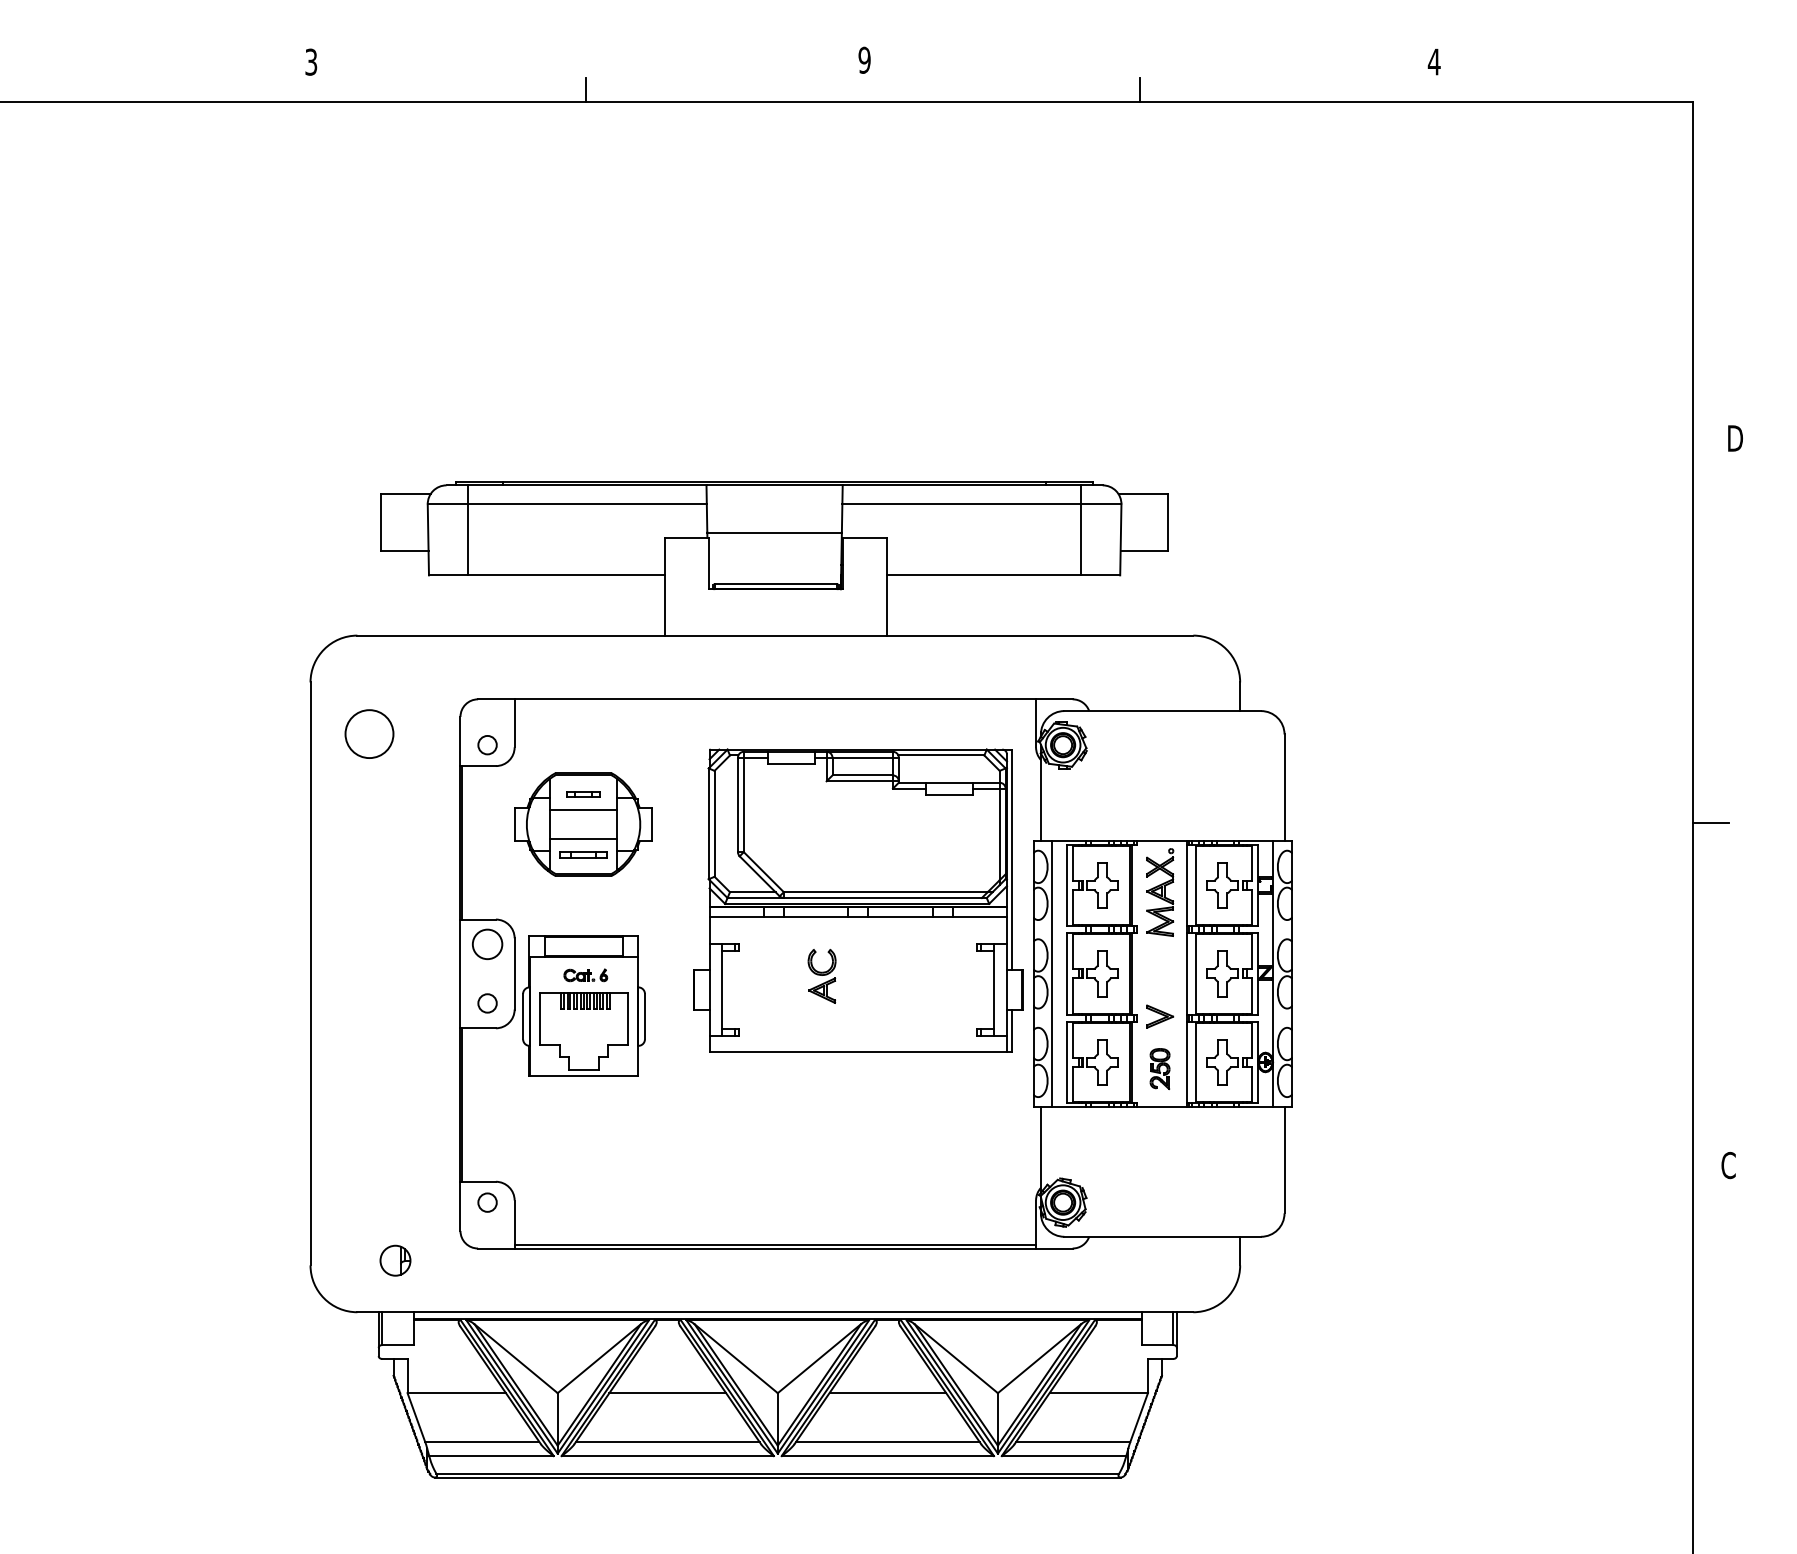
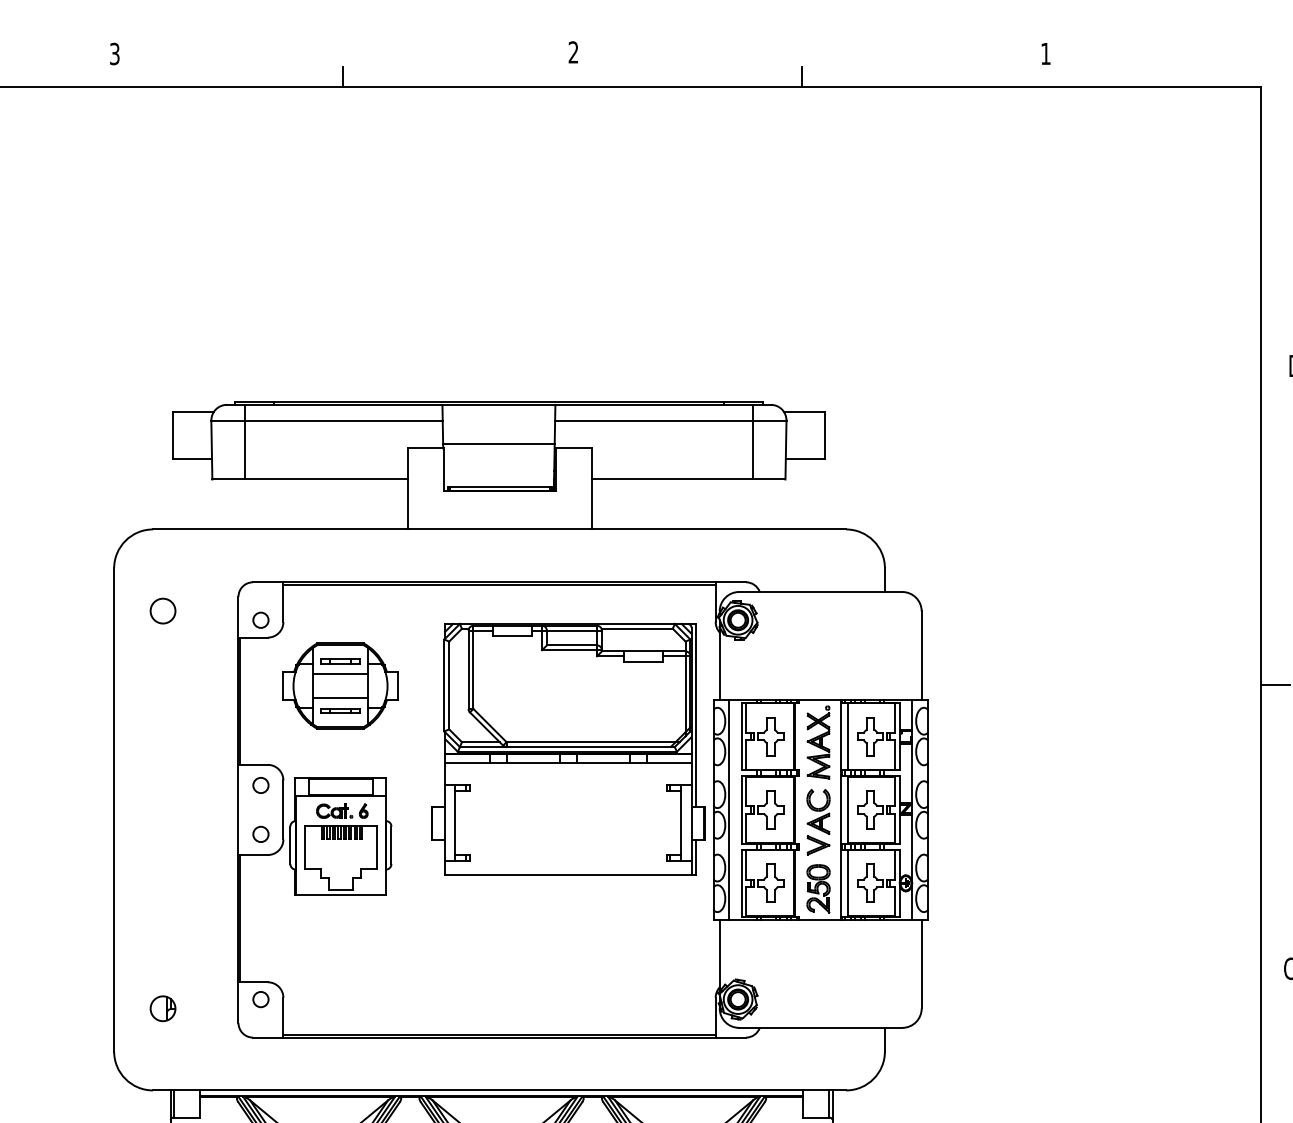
text: (864, 59) -> (573, 51), 9 -> 2
text: (1433, 61) -> (1045, 53), 4 -> 1
line: (775, 702) -> (499, 584), added
circle: (369, 734) -> (163, 611), size x0.62
part: (583, 794) -> (340, 661), size x1.43
circle: (487, 944) -> (260, 785), size x0.62
part: (585, 975) -> (342, 811), size x1.43
part: (821, 976) -> (818, 812), moved
part: (1159, 1068) -> (818, 888), size x1.43
part: (395, 1260) -> (163, 1008), moved

